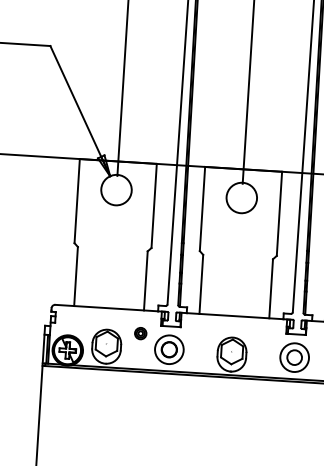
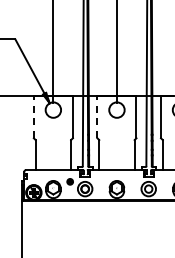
line: (76, 200) -> (33, 116), solid -> dashed
line: (202, 208) -> (97, 116), solid -> dashed

